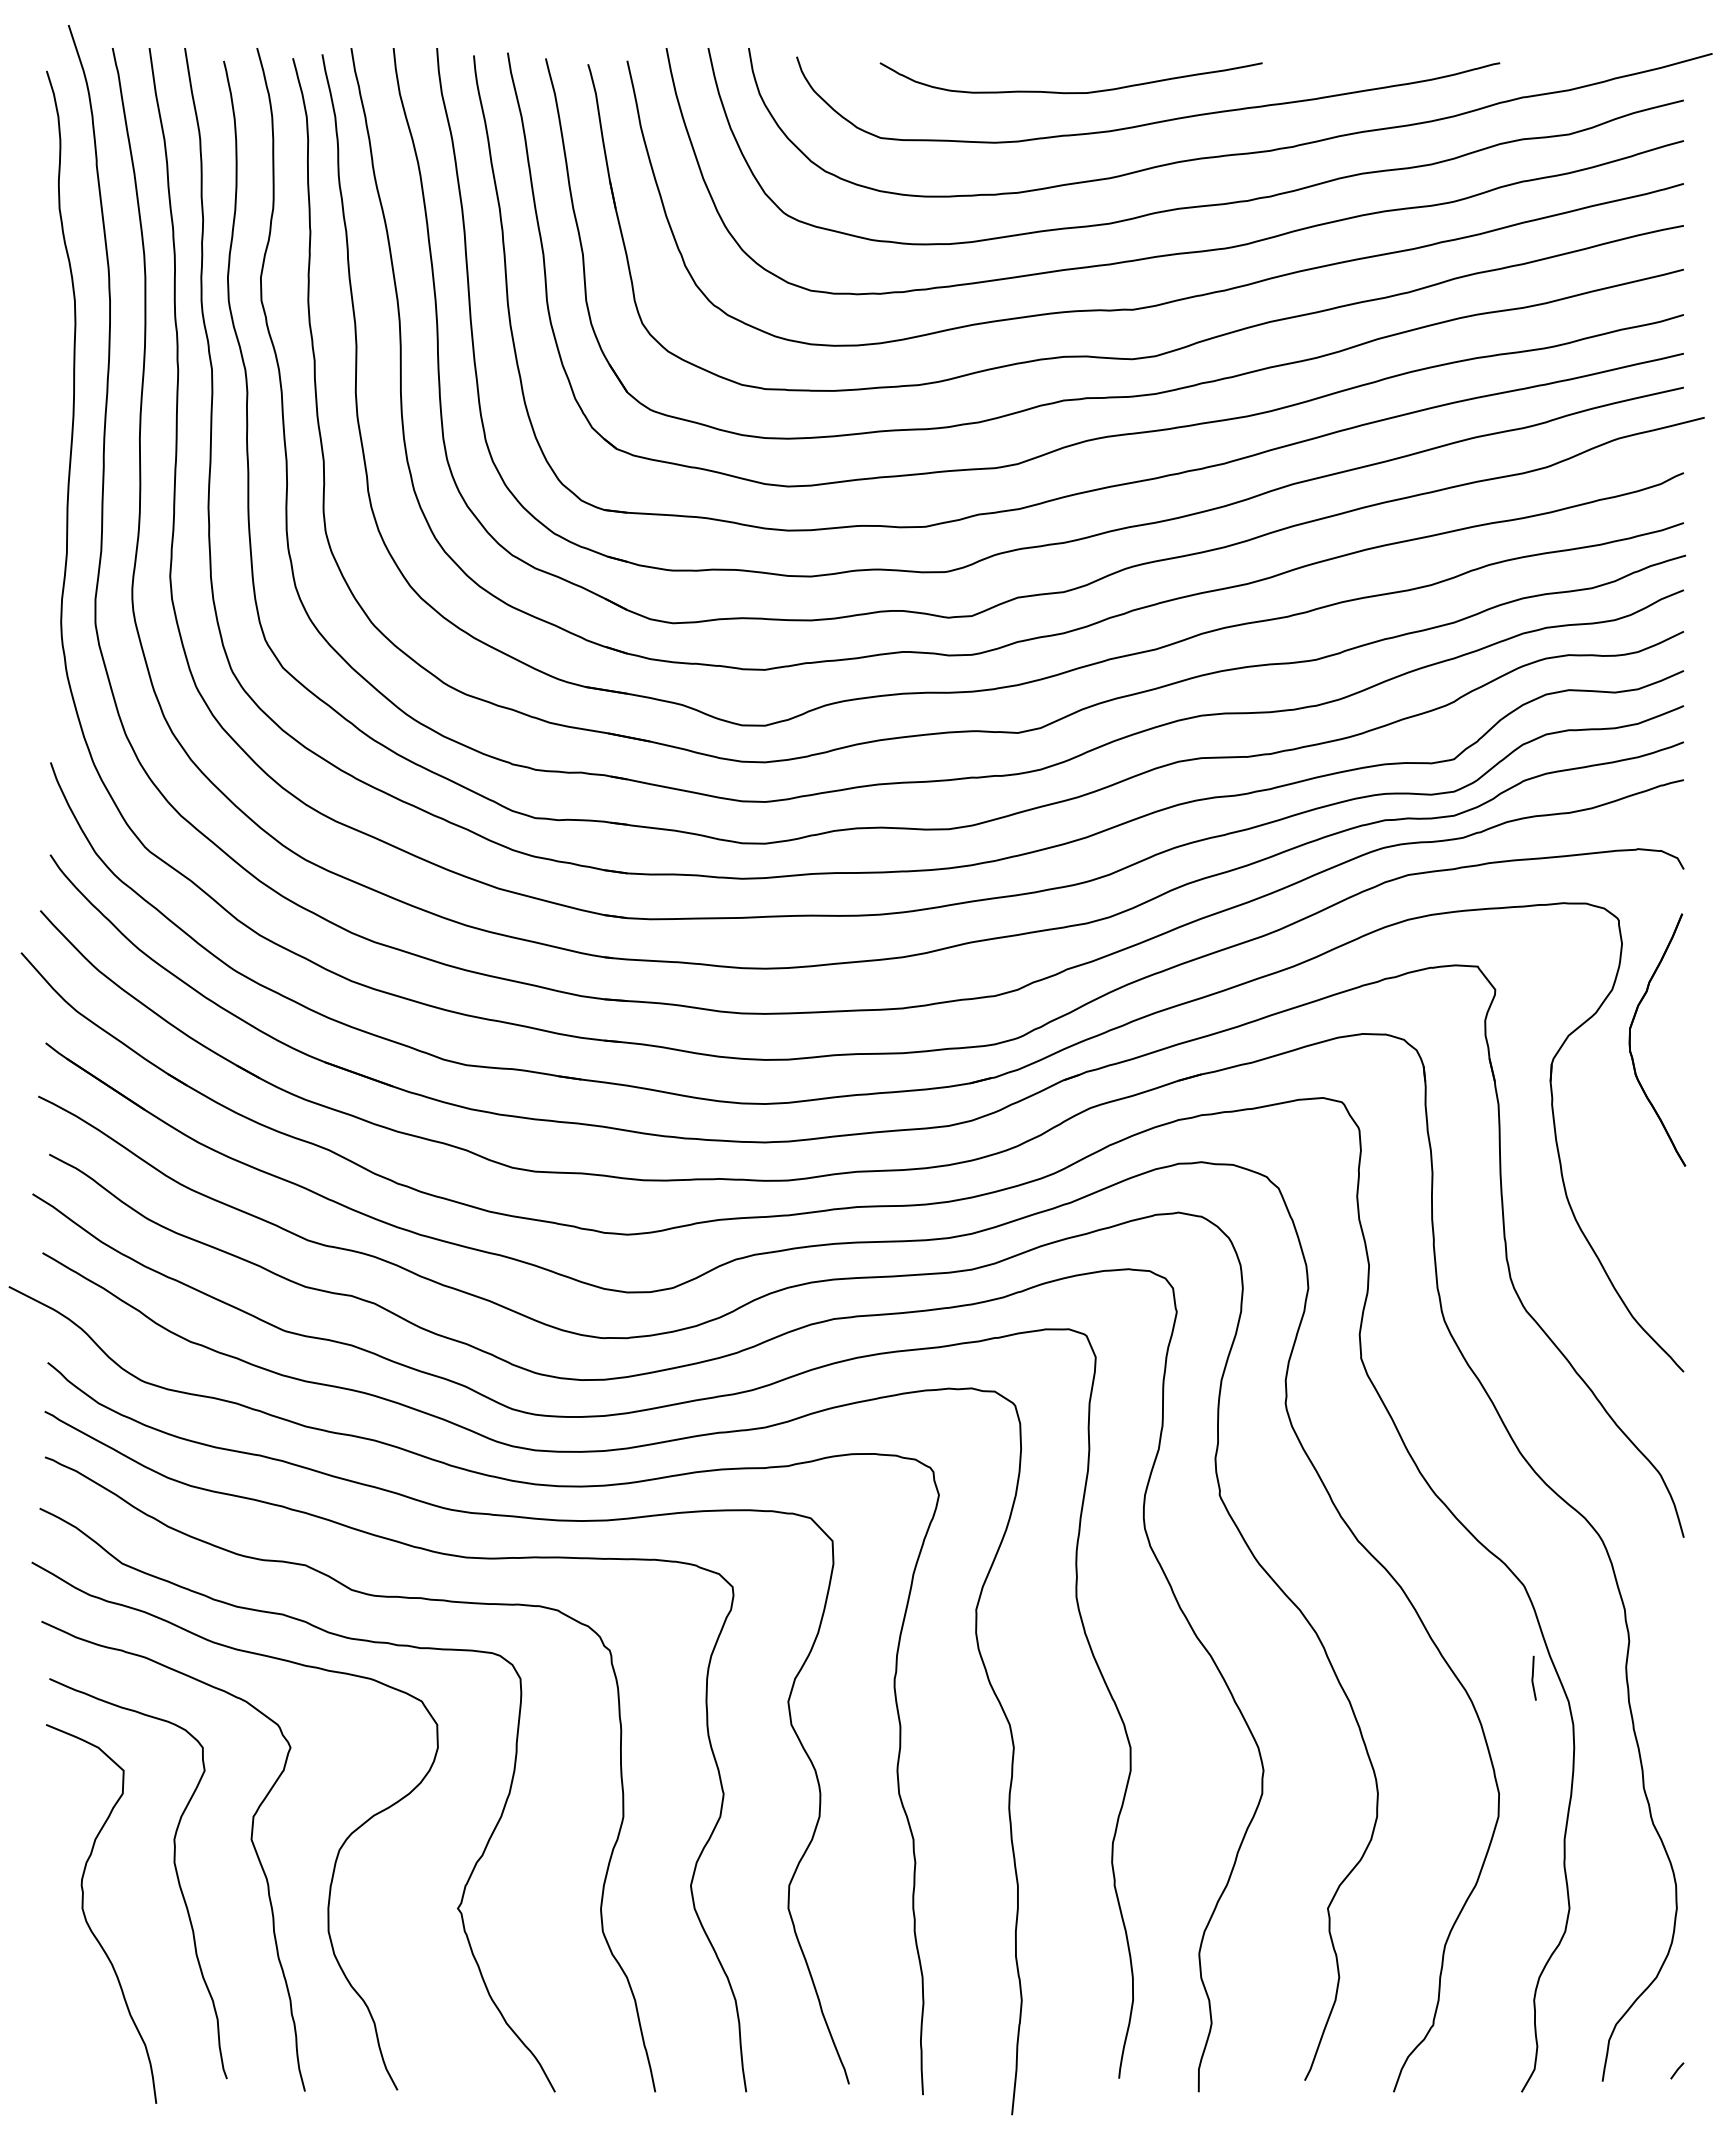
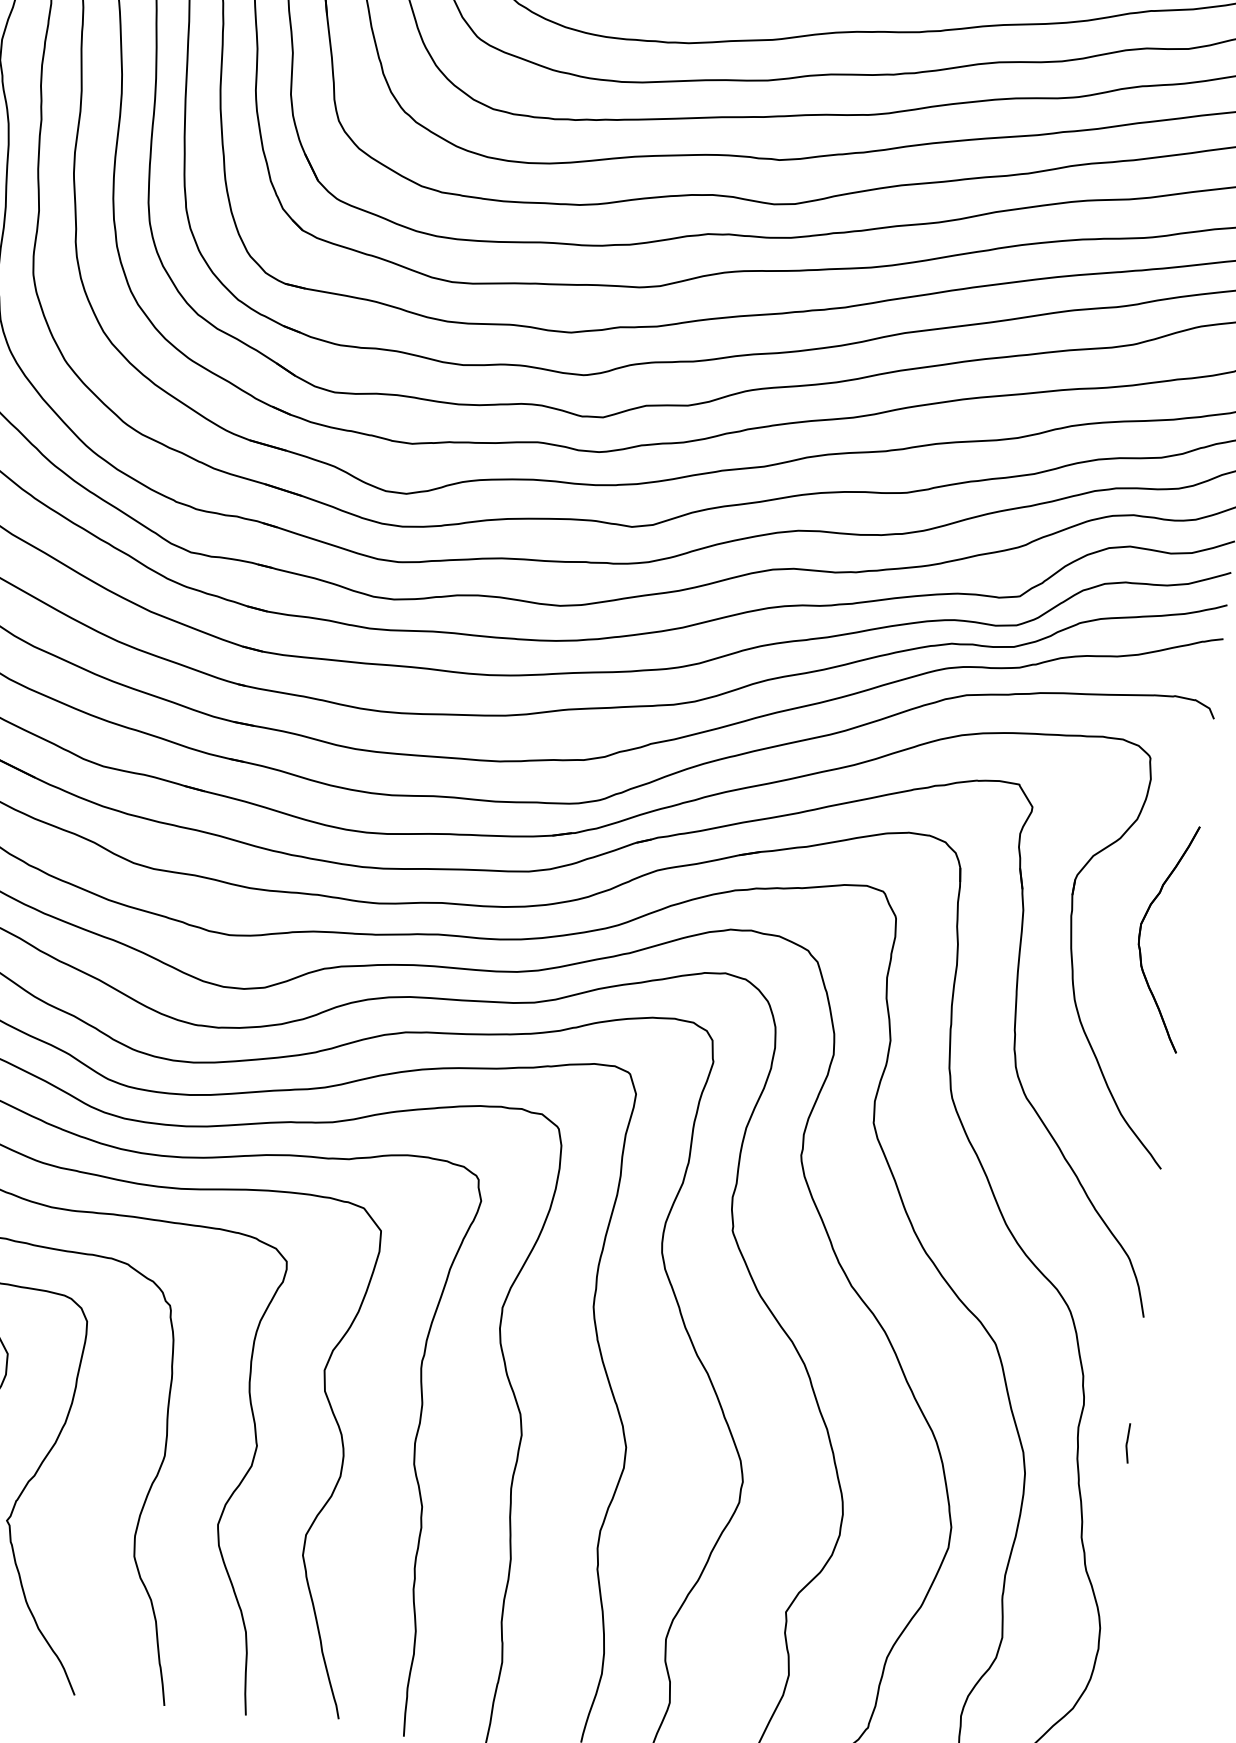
part: (1630, 1039) -> (1140, 933), moved
line: (1533, 1677) -> (1127, 1442), moved

